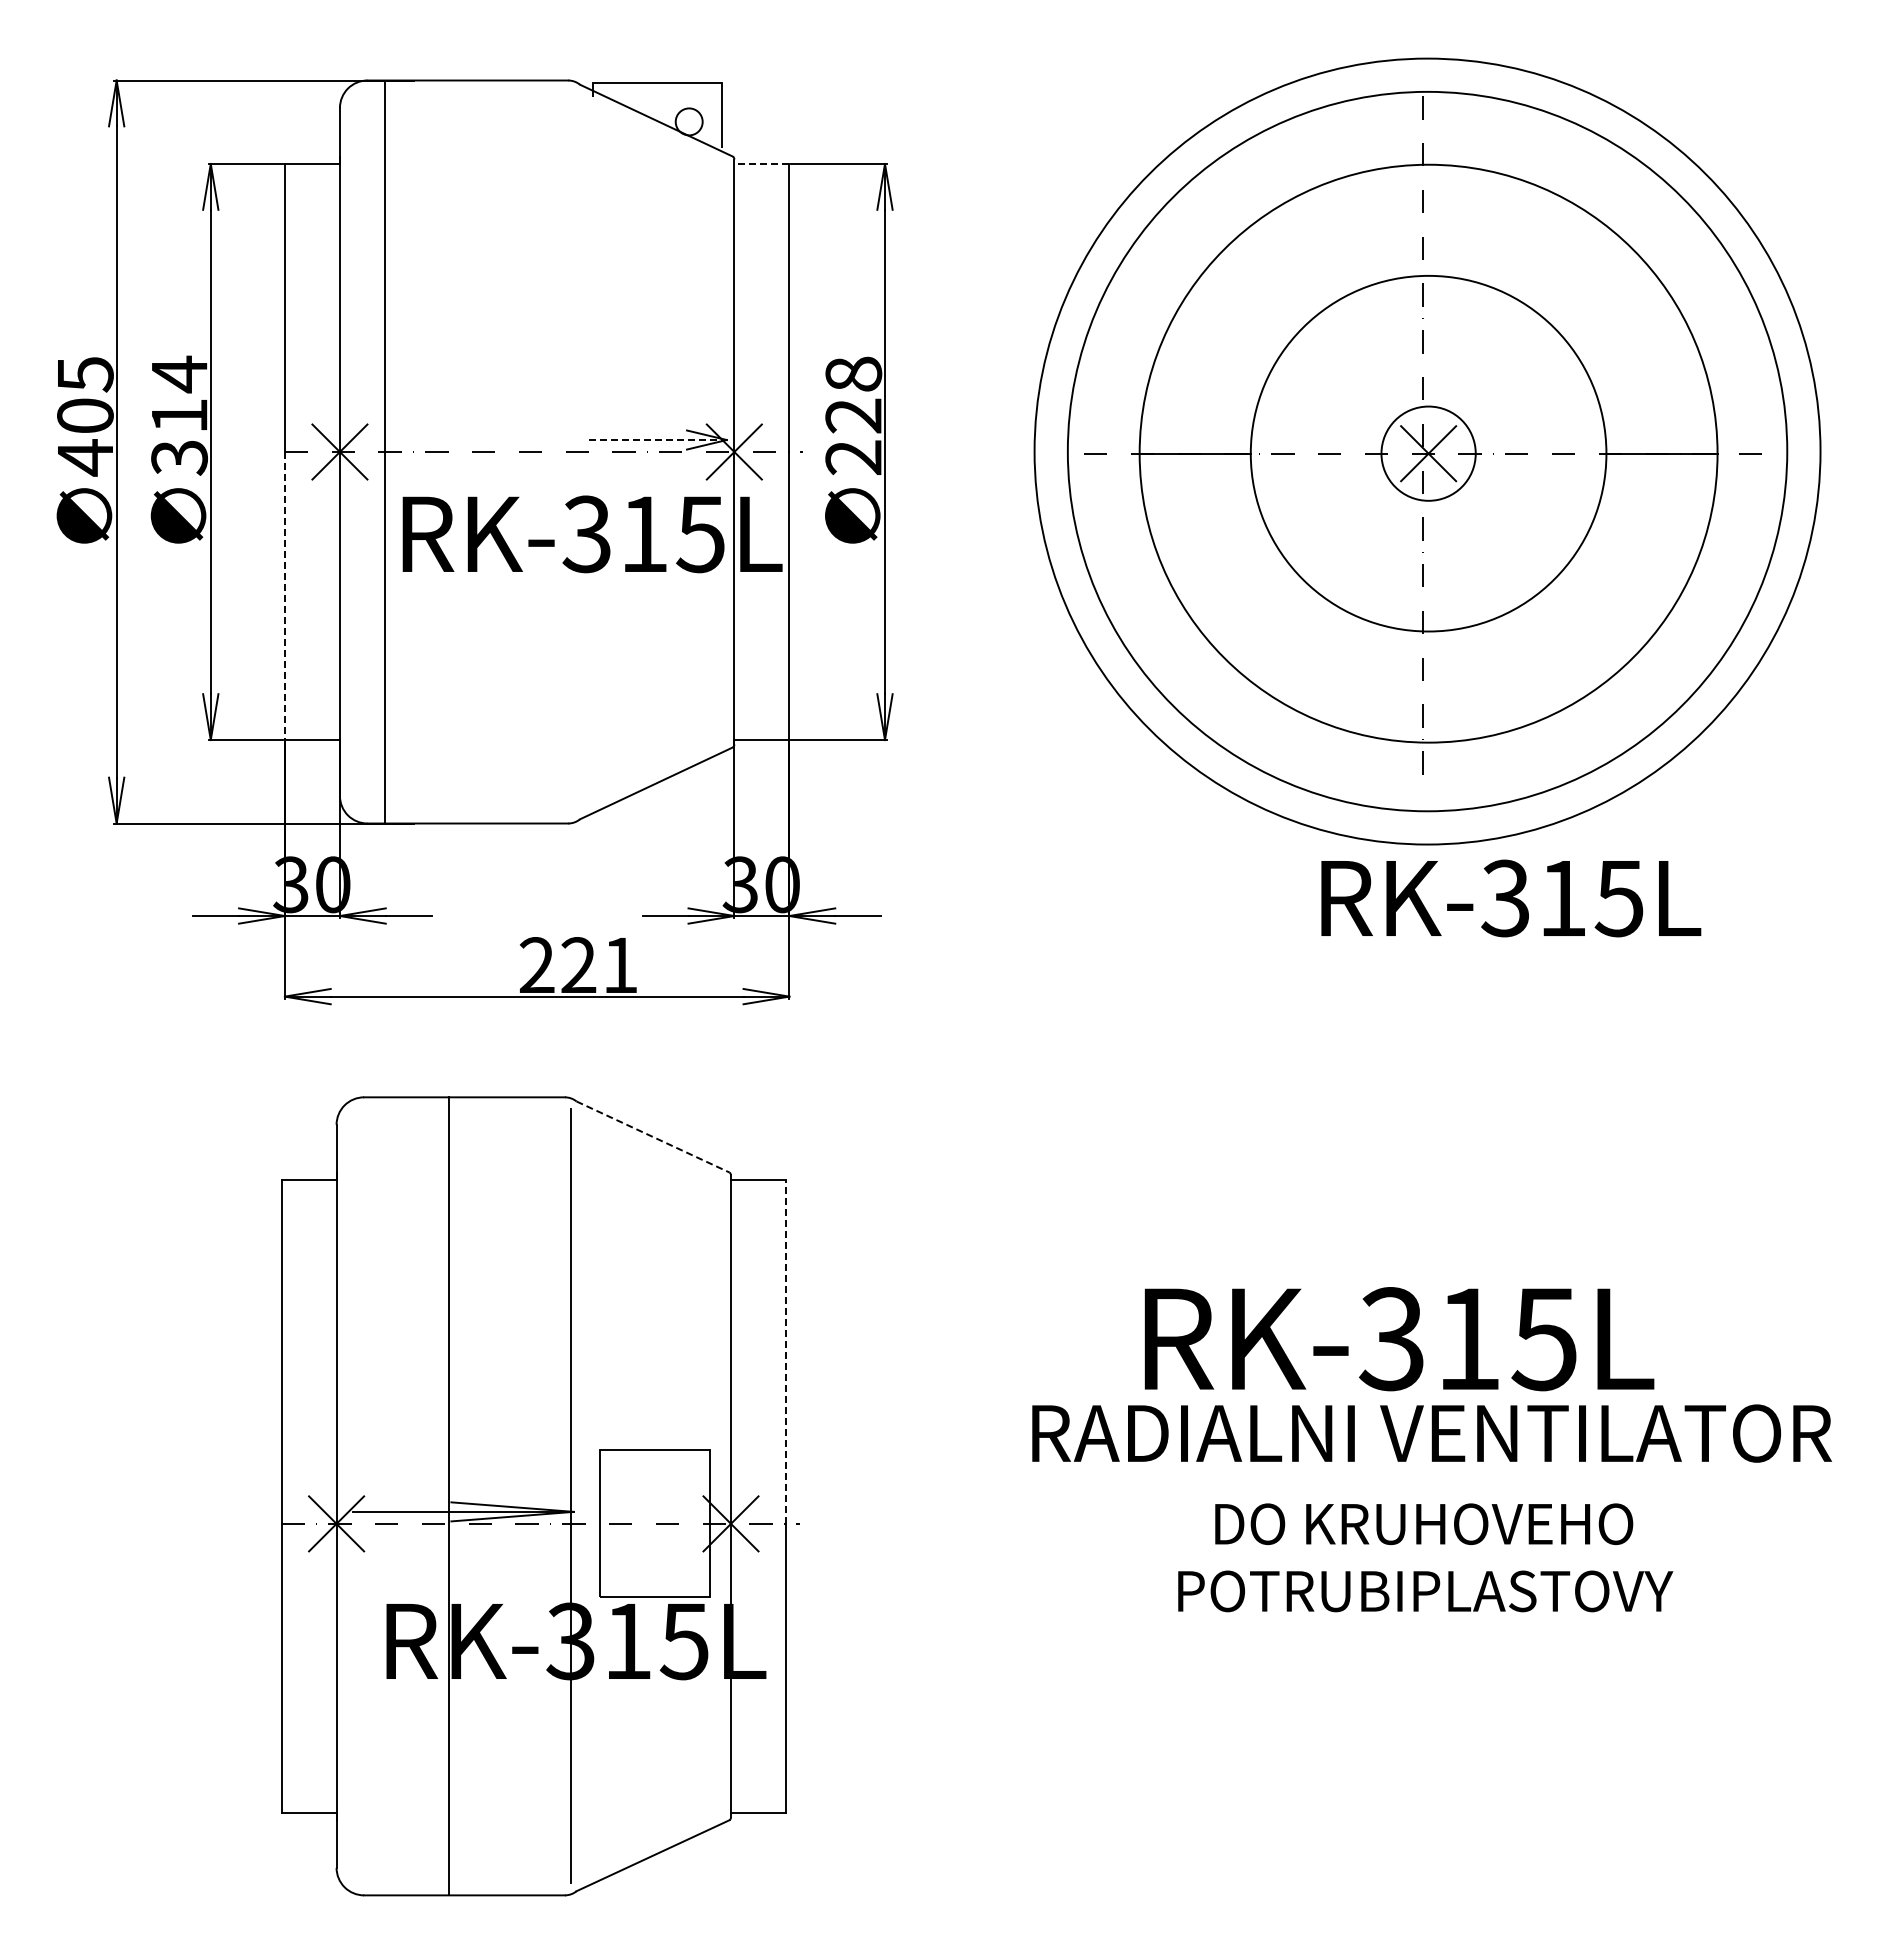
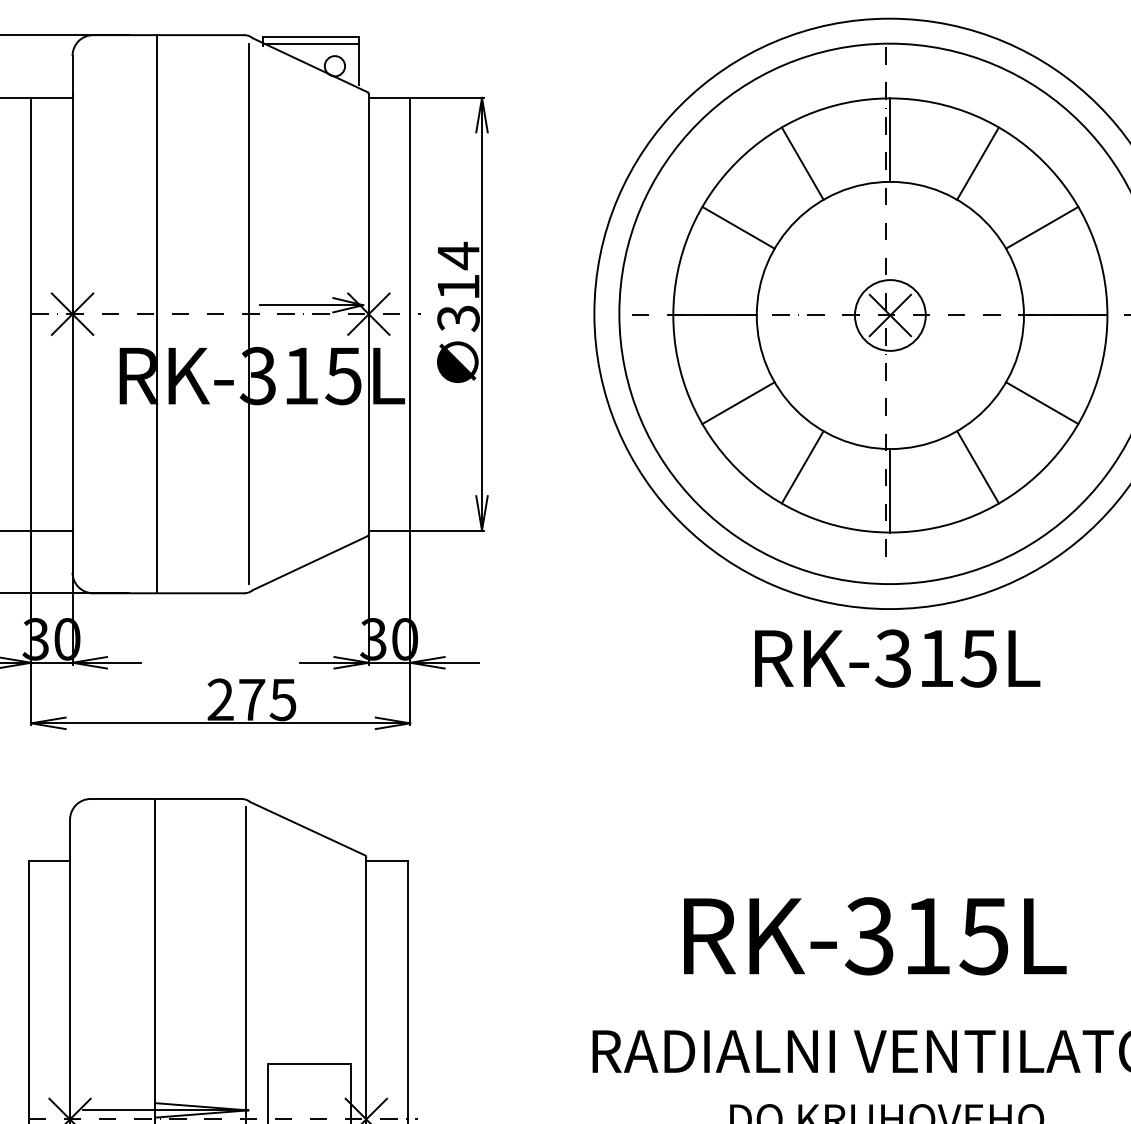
line: (657, 92) -> (311, 44), added
line: (761, 163) -> (389, 97), dashed -> solid
line: (1428, 219) -> (890, 139), added
line: (1311, 251) -> (802, 163), added
line: (1545, 251) -> (978, 163), added
line: (1226, 336) -> (738, 227), added
line: (1630, 336) -> (1042, 227), added
text: (853, 415) -> (458, 286), 228 -> 314
line: (657, 440) -> (311, 305), dashed -> solid
line: (385, 451) -> (157, 313), moved
line: (574, 451) -> (248, 313), added
line: (1226, 570) -> (738, 403), added
line: (1630, 570) -> (1042, 403), added
line: (284, 596) -> (30, 422), dashed -> solid
line: (1311, 655) -> (802, 467), added
line: (1545, 655) -> (978, 467), added
line: (1428, 686) -> (890, 490), added
text: (1511, 898) -> (897, 658), moved
text: (599, 965) -> (267, 699), 221 -> 275
line: (653, 1137) -> (308, 829), dashed -> solid
text: (1399, 1339) -> (875, 936), moved
line: (786, 1351) -> (408, 989), dashed -> solid

